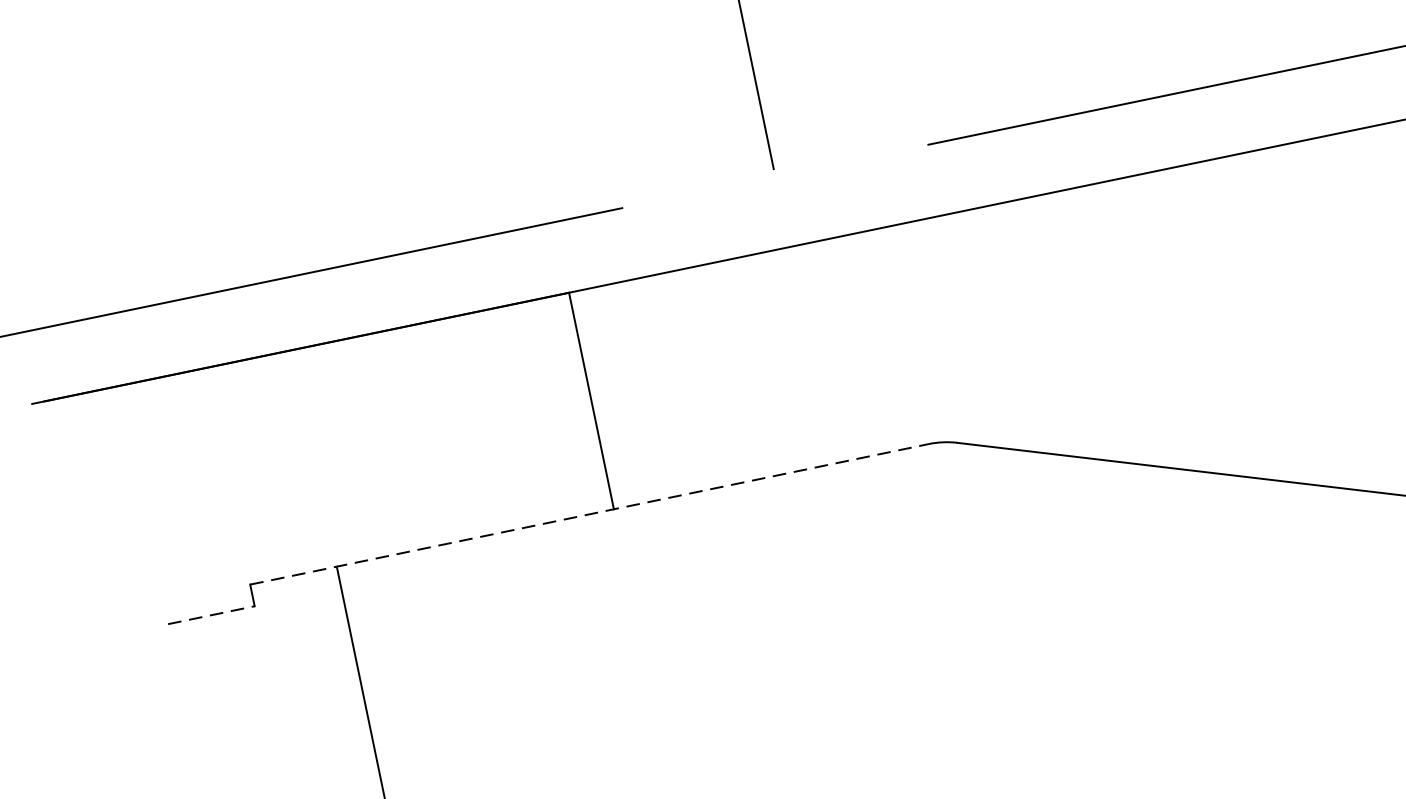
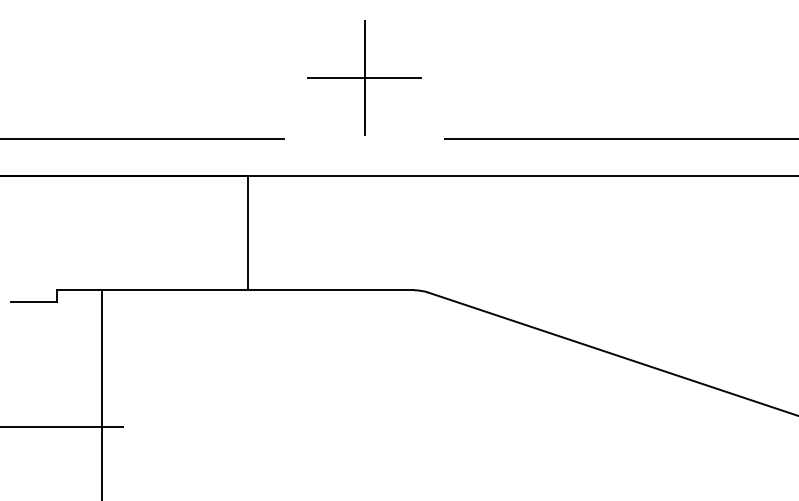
line: (751, 61) -> (364, 78), added
line: (589, 514) -> (235, 290), dashed -> solid
line: (212, 614) -> (34, 301), dashed -> solid

